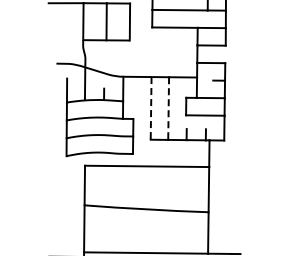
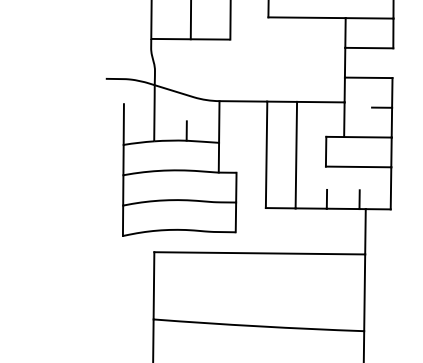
line: (151, 108) -> (267, 155), dashed -> solid
line: (168, 109) -> (296, 156), dashed -> solid

